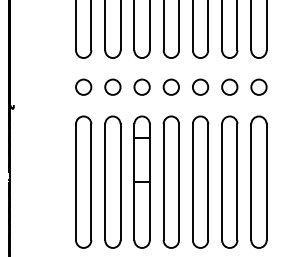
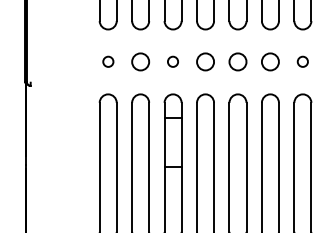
circle: (83, 86) -> (108, 61), size x0.6
circle: (141, 86) -> (172, 61), size x0.6
circle: (258, 86) -> (302, 61), size x0.6

